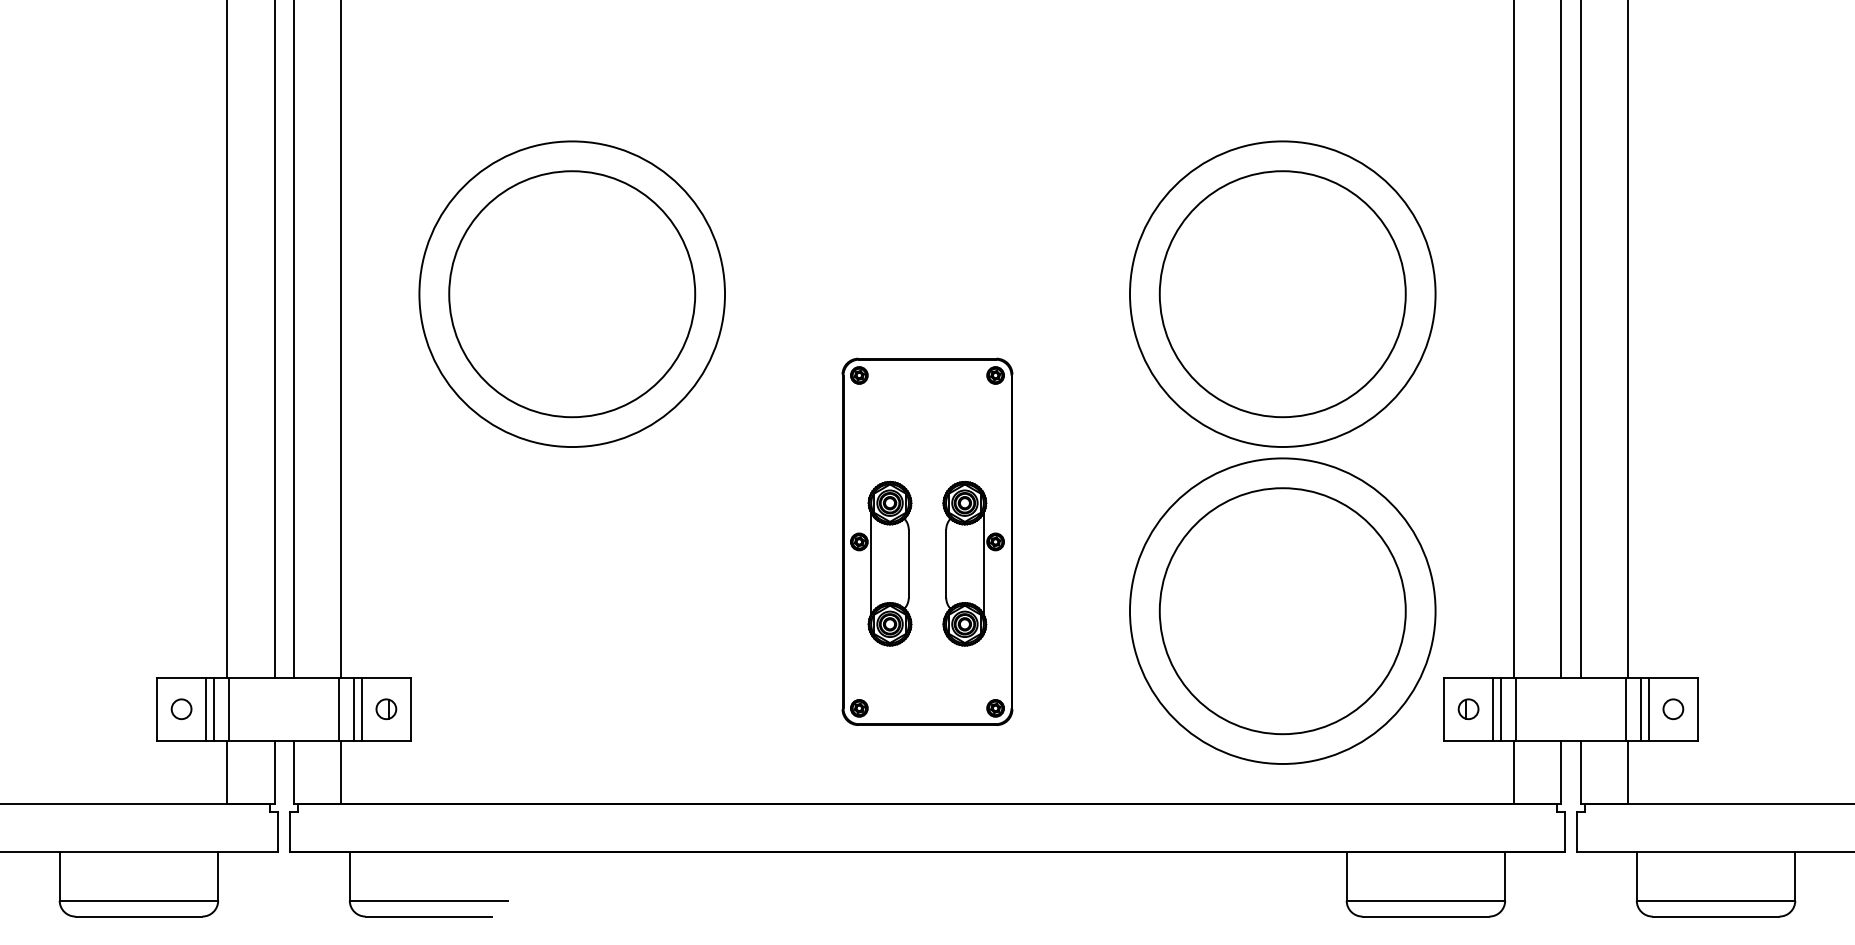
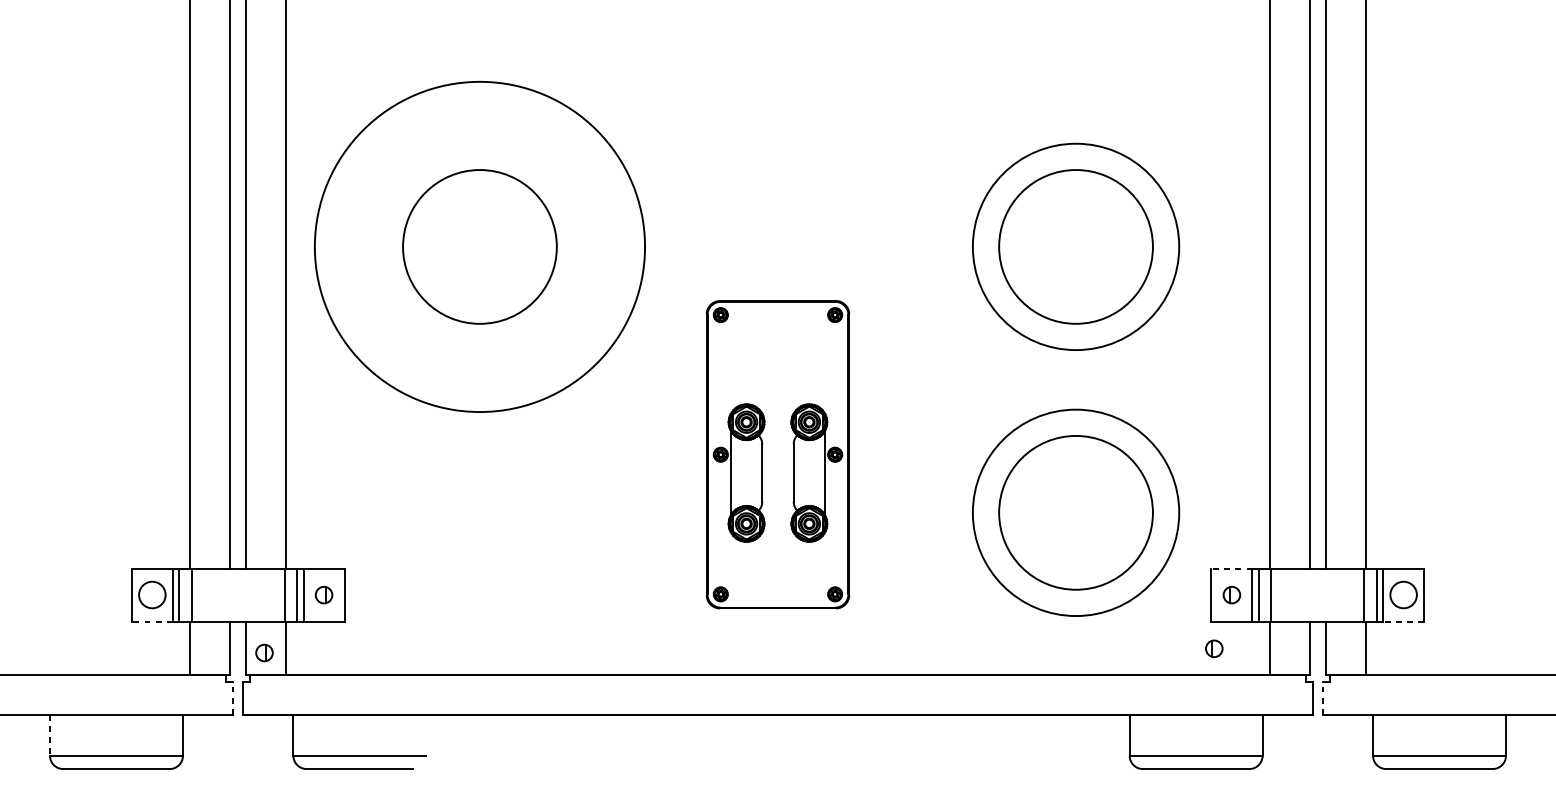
circle: (572, 294) -> (480, 247), size x0.6
circle: (572, 294) -> (480, 247), size x1.6
circle: (1282, 294) -> (1075, 247), size x0.6
circle: (1282, 610) -> (1075, 512), size x0.6
line: (1468, 677) -> (1231, 568), solid -> dashed
circle: (181, 709) -> (152, 595), size x1.6
circle: (1673, 709) -> (1403, 595), size x1.6
line: (181, 740) -> (152, 621), solid -> dashed
line: (1672, 740) -> (1402, 621), solid -> dashed
part: (1447, 773) -> (1214, 649), added
part: (315, 778) -> (264, 653), added
line: (277, 832) -> (232, 698), solid -> dashed
line: (1577, 832) -> (1323, 698), solid -> dashed
line: (59, 876) -> (49, 735), solid -> dashed

